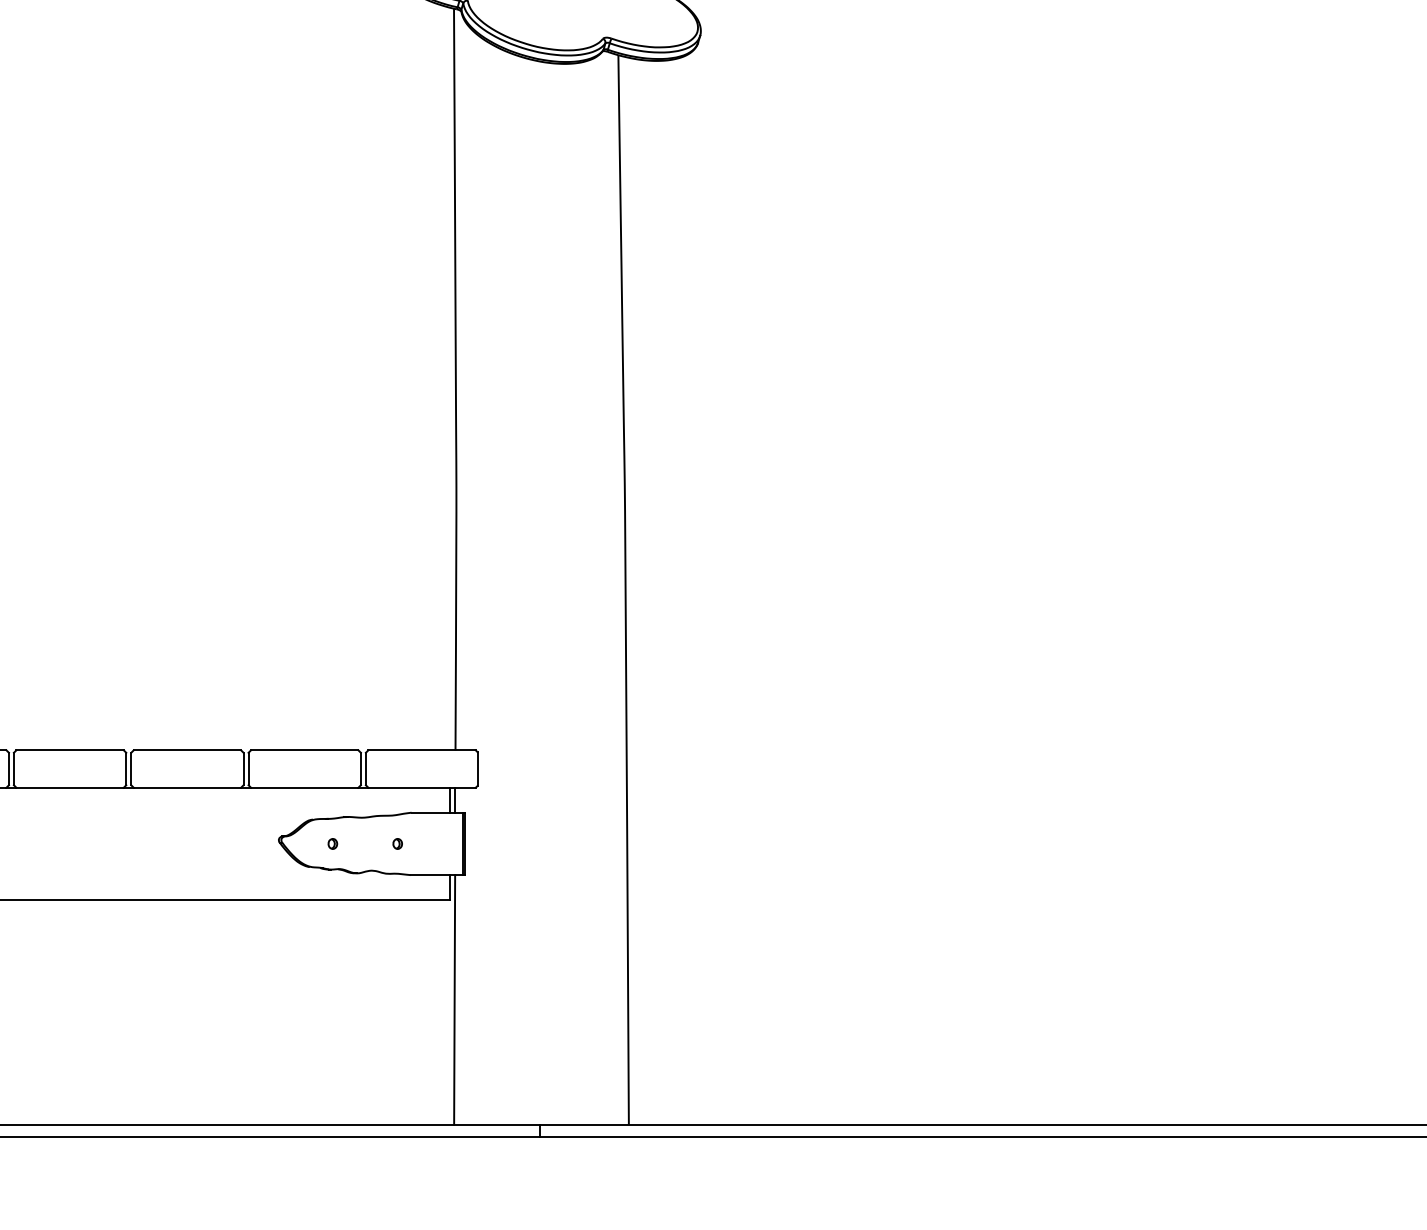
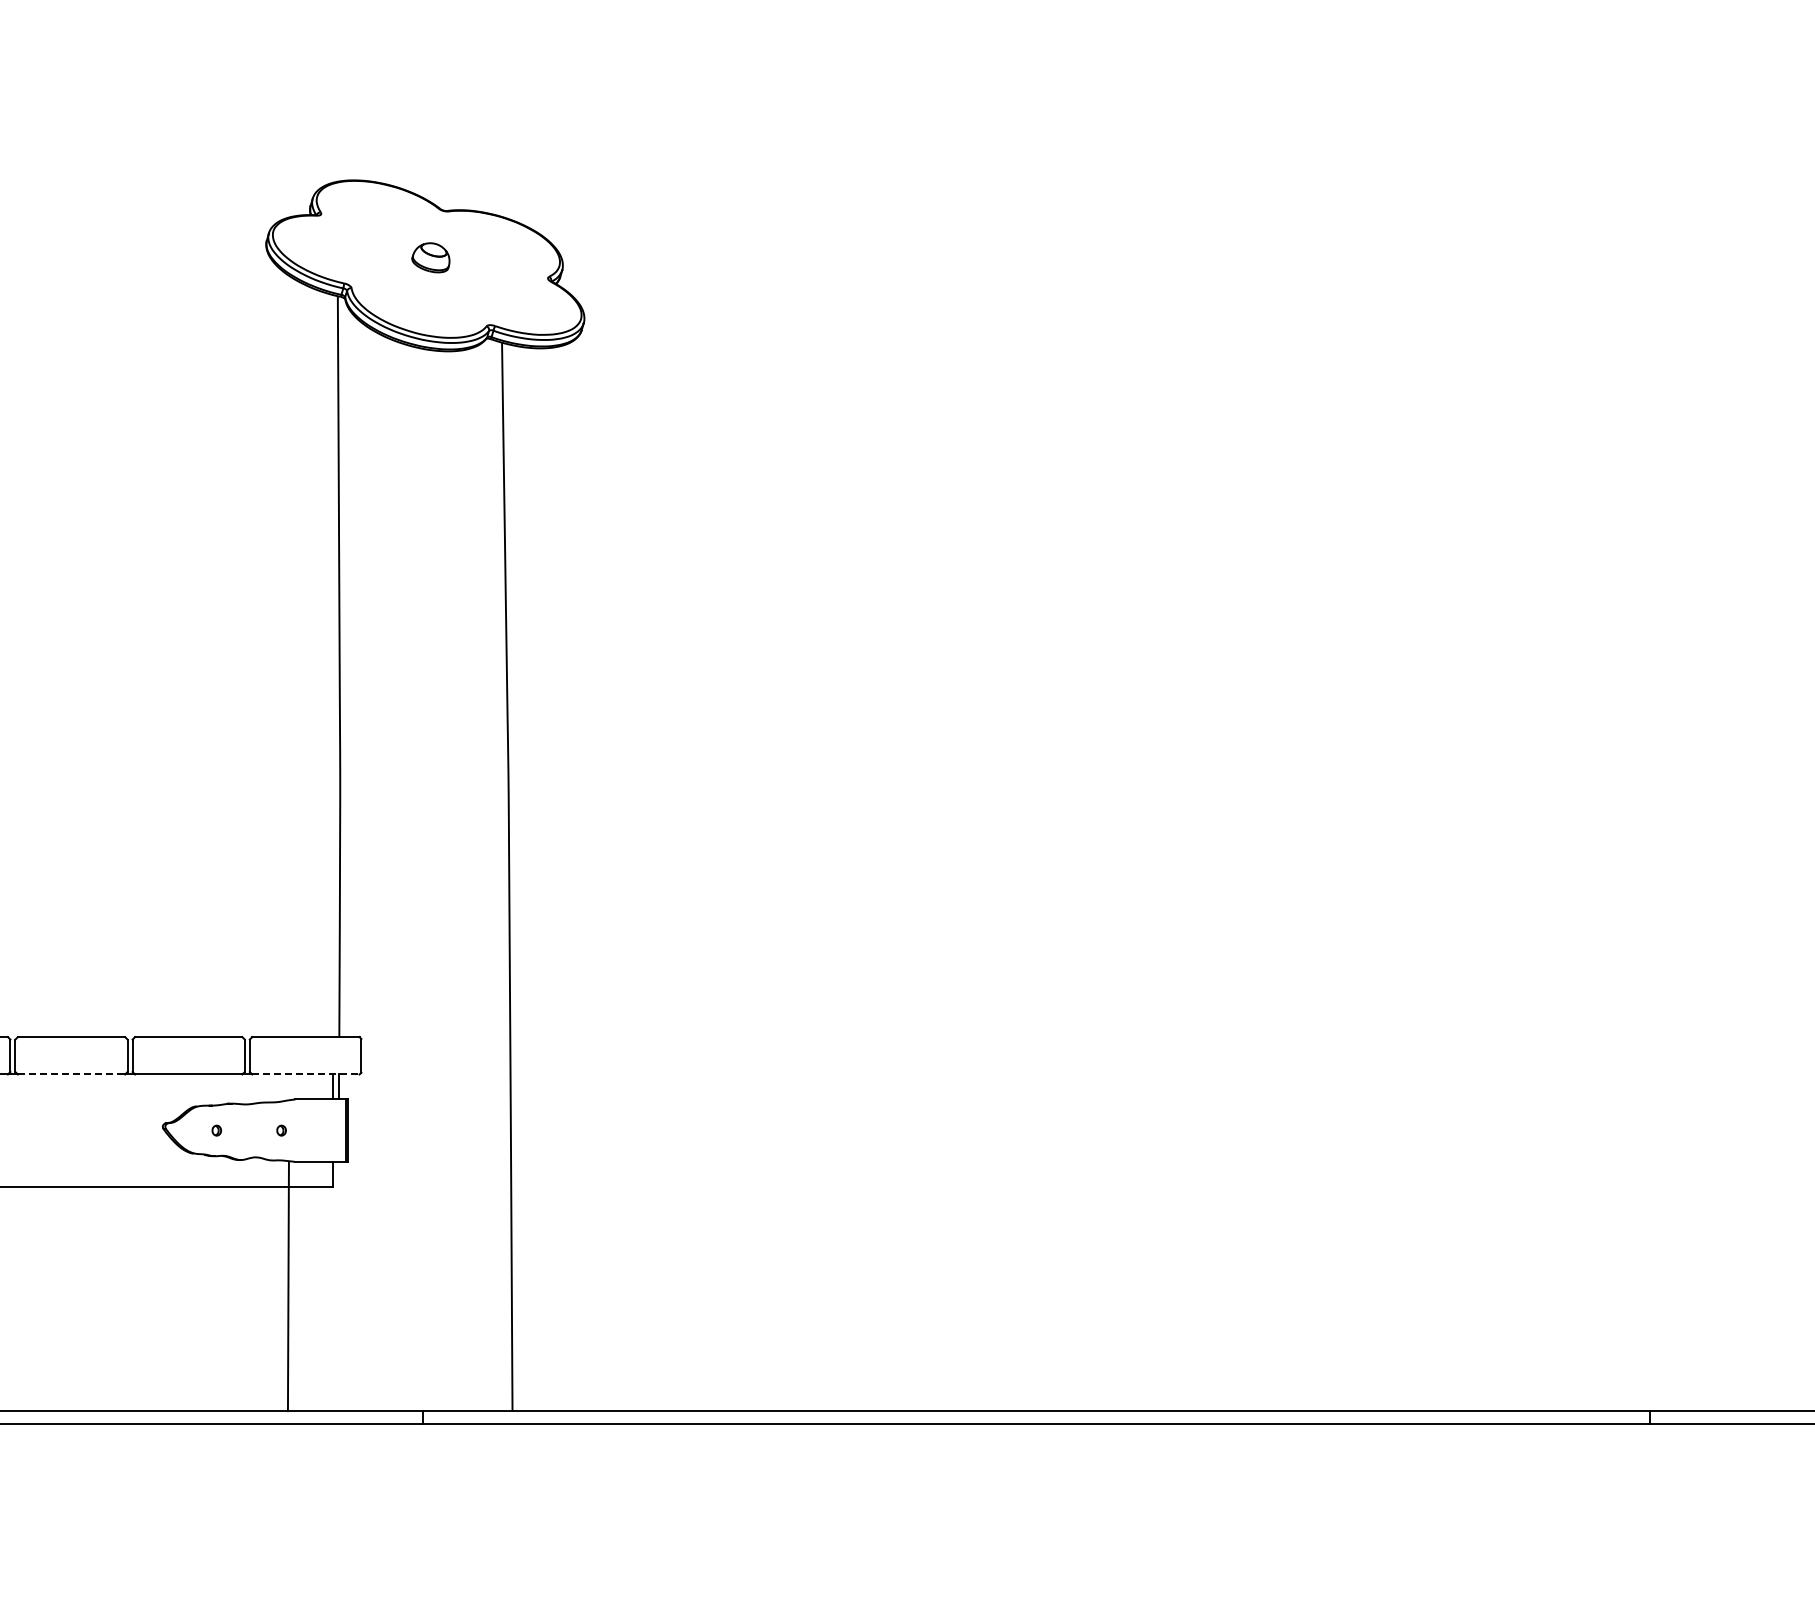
line: (187, 787) -> (71, 1074), solid -> dashed
line: (421, 787) -> (305, 1074), solid -> dashed
line: (453, 999) -> (287, 1286), moved

